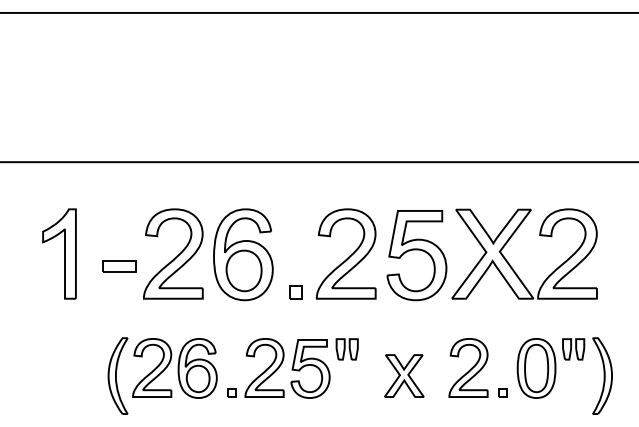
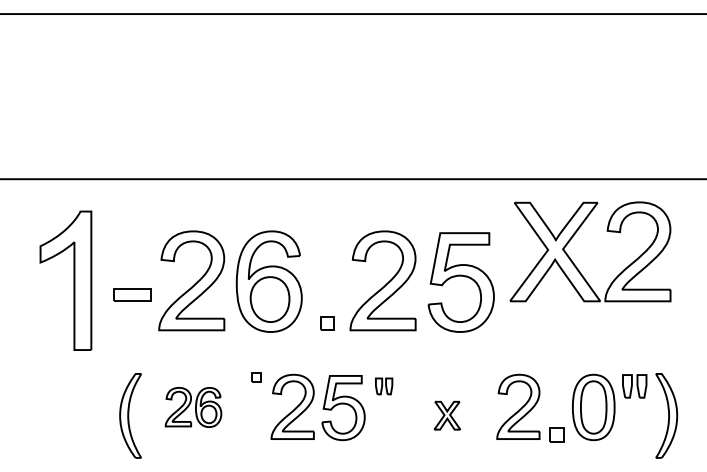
part: (59, 253) -> (65, 280), size x1.4
part: (511, 265) -> (575, 264), moved
part: (346, 349) -> (383, 386), size x0.7
part: (174, 368) -> (193, 407), size x0.6
part: (404, 375) -> (447, 415), size x0.6
part: (231, 392) -> (256, 377), moved
part: (502, 392) -> (556, 434), size x1.6

